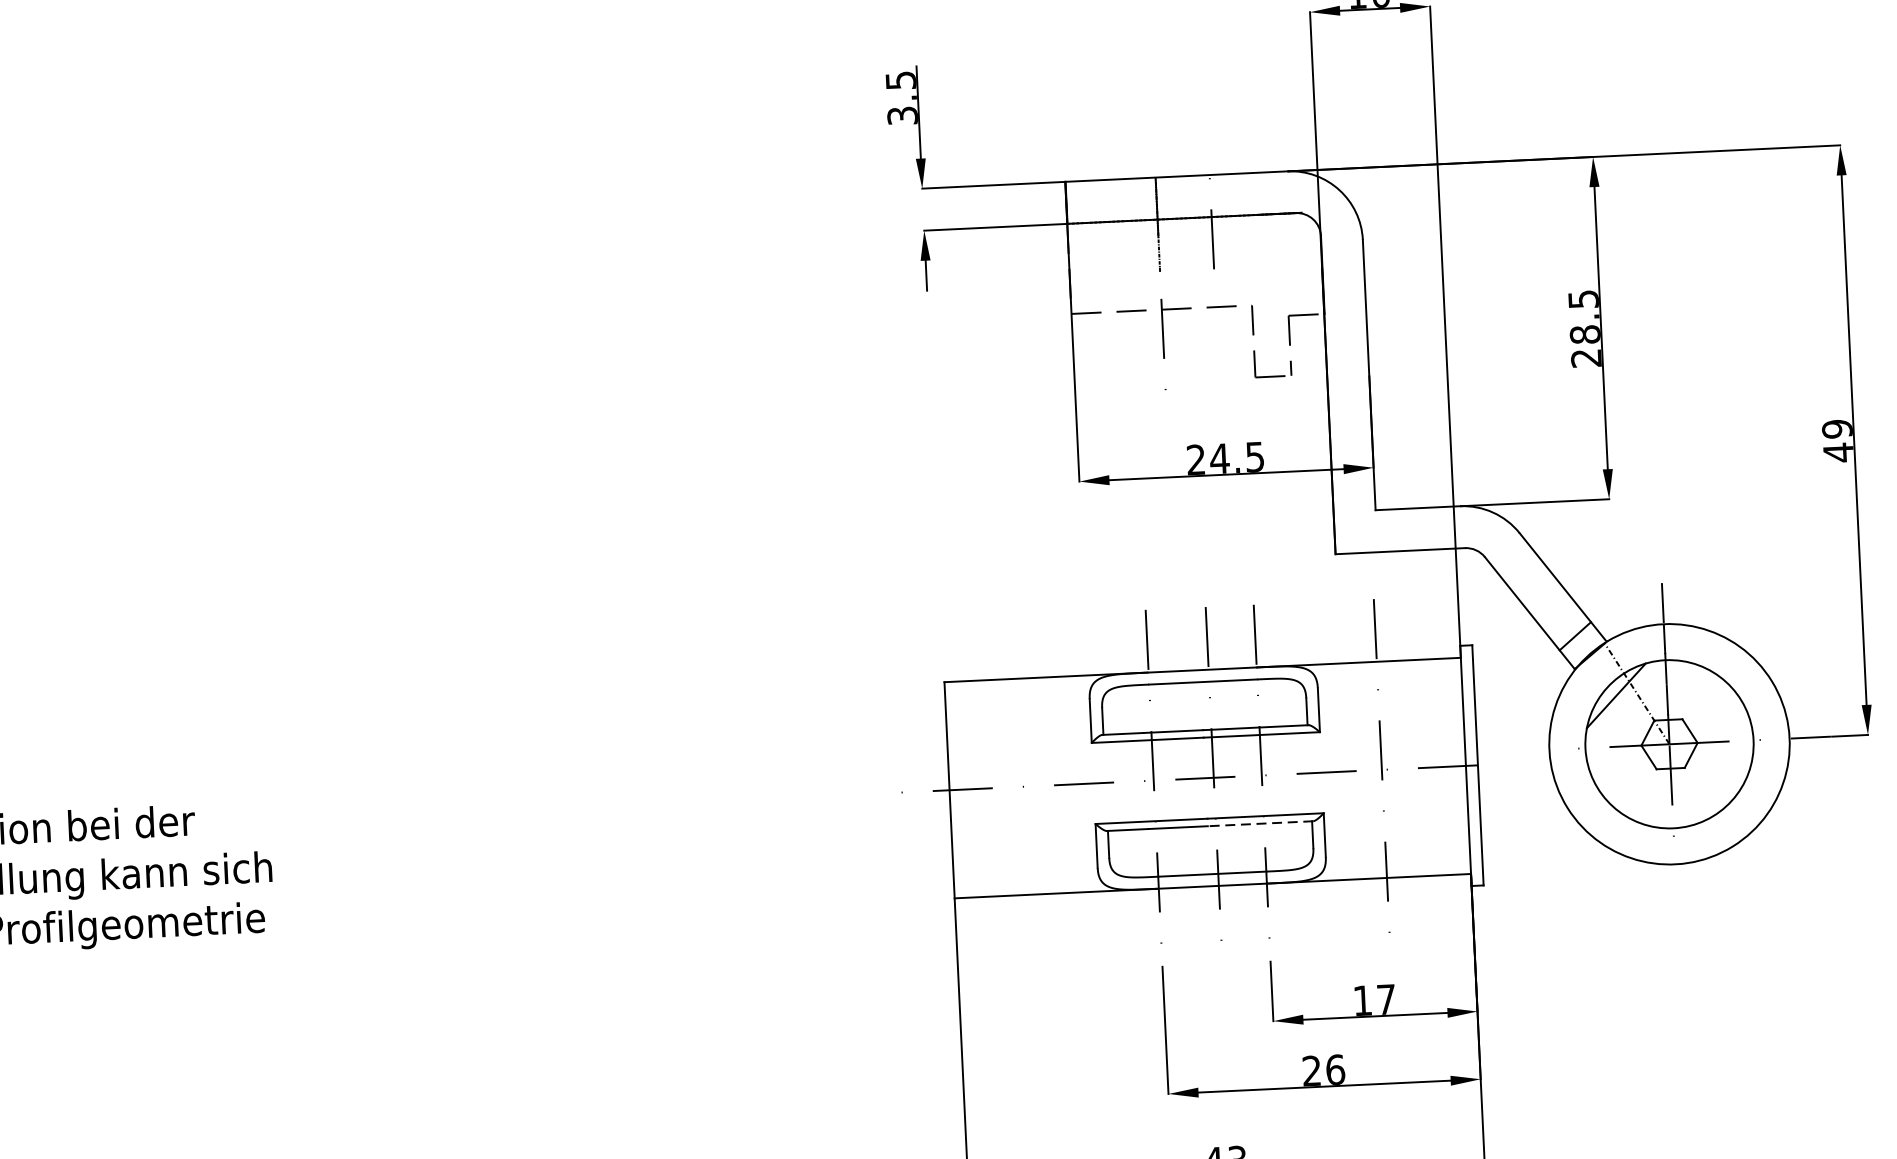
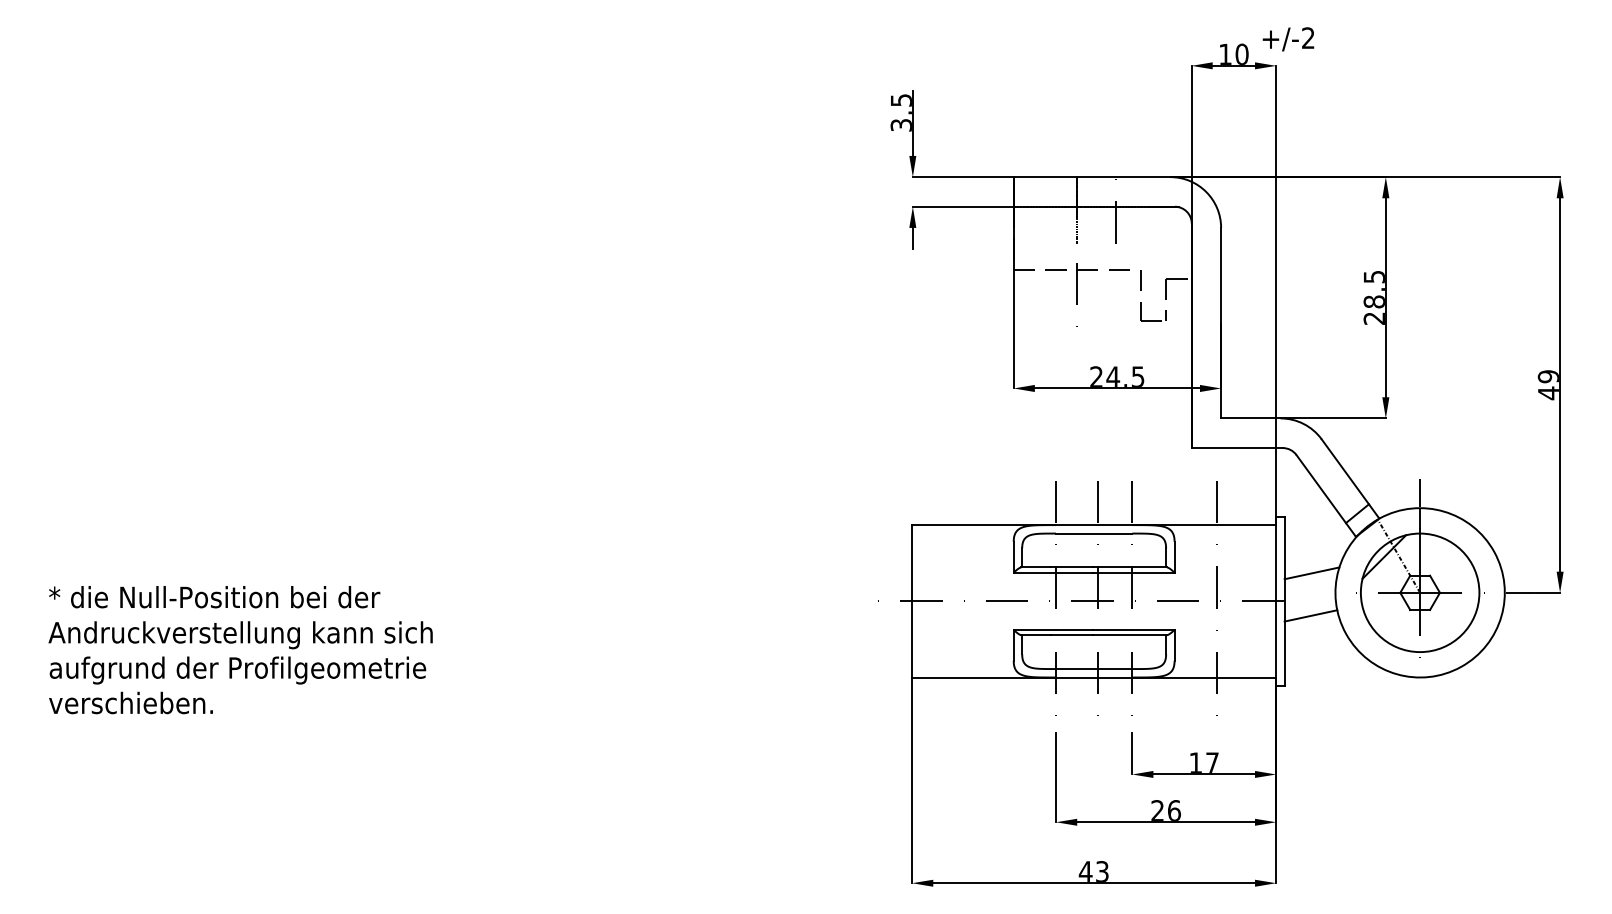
line: (1514, 724) -> (1311, 573), added
line: (1515, 783) -> (1310, 615), added
line: (1260, 824) -> (1129, 635), dashed -> solid

